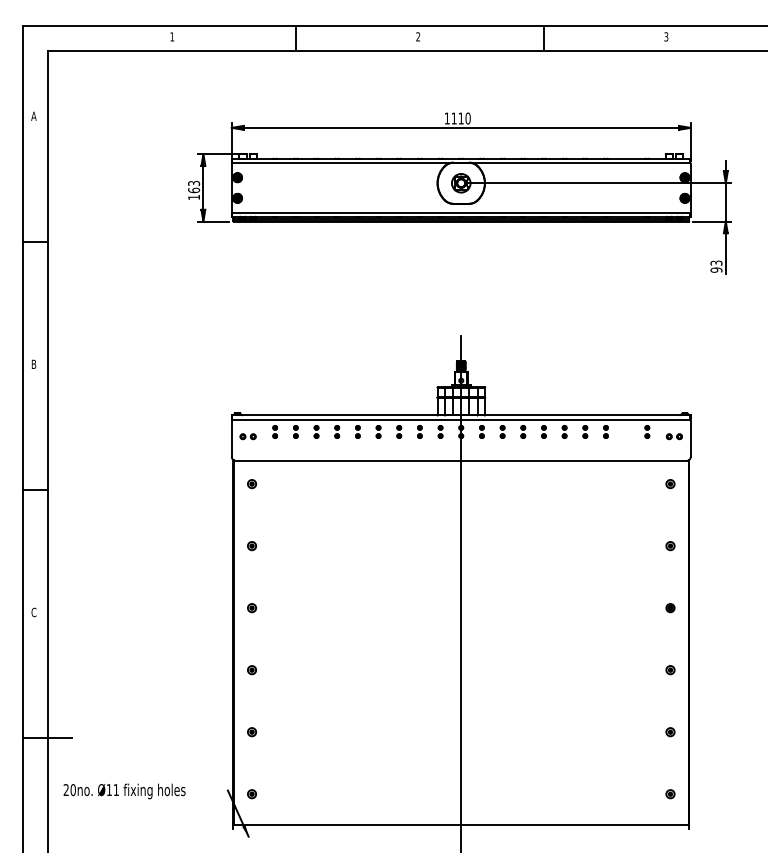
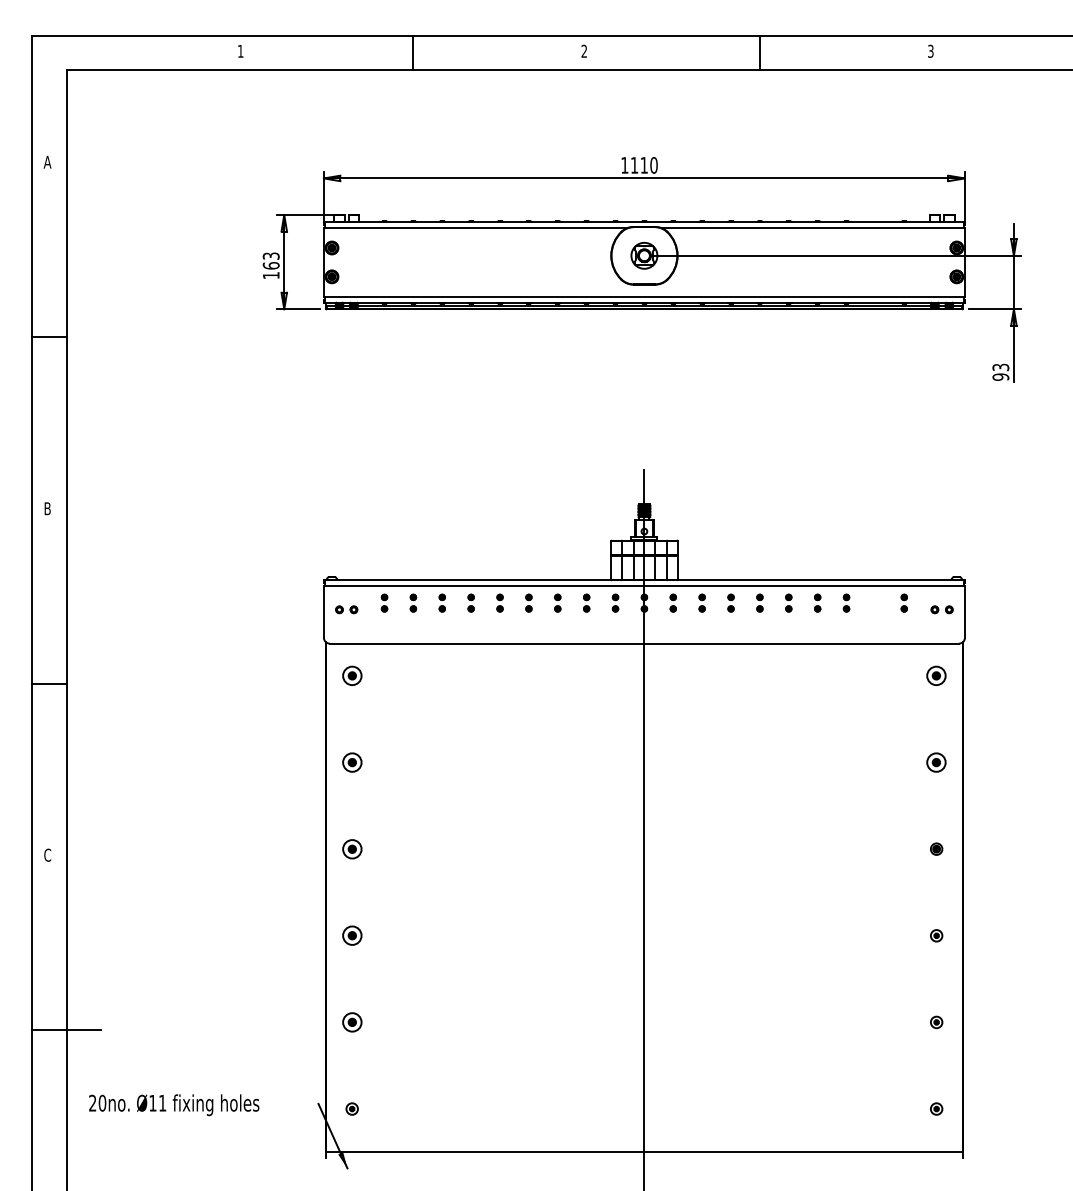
part: (251, 483) -> (351, 675), size x1.6
part: (670, 483) -> (936, 675), size x1.6
part: (251, 546) -> (351, 762), size x1.6
part: (670, 546) -> (936, 762), size x1.6
part: (251, 607) -> (351, 848), size x1.6
part: (251, 669) -> (351, 935), size x1.6
part: (251, 732) -> (351, 1022), size x1.6

